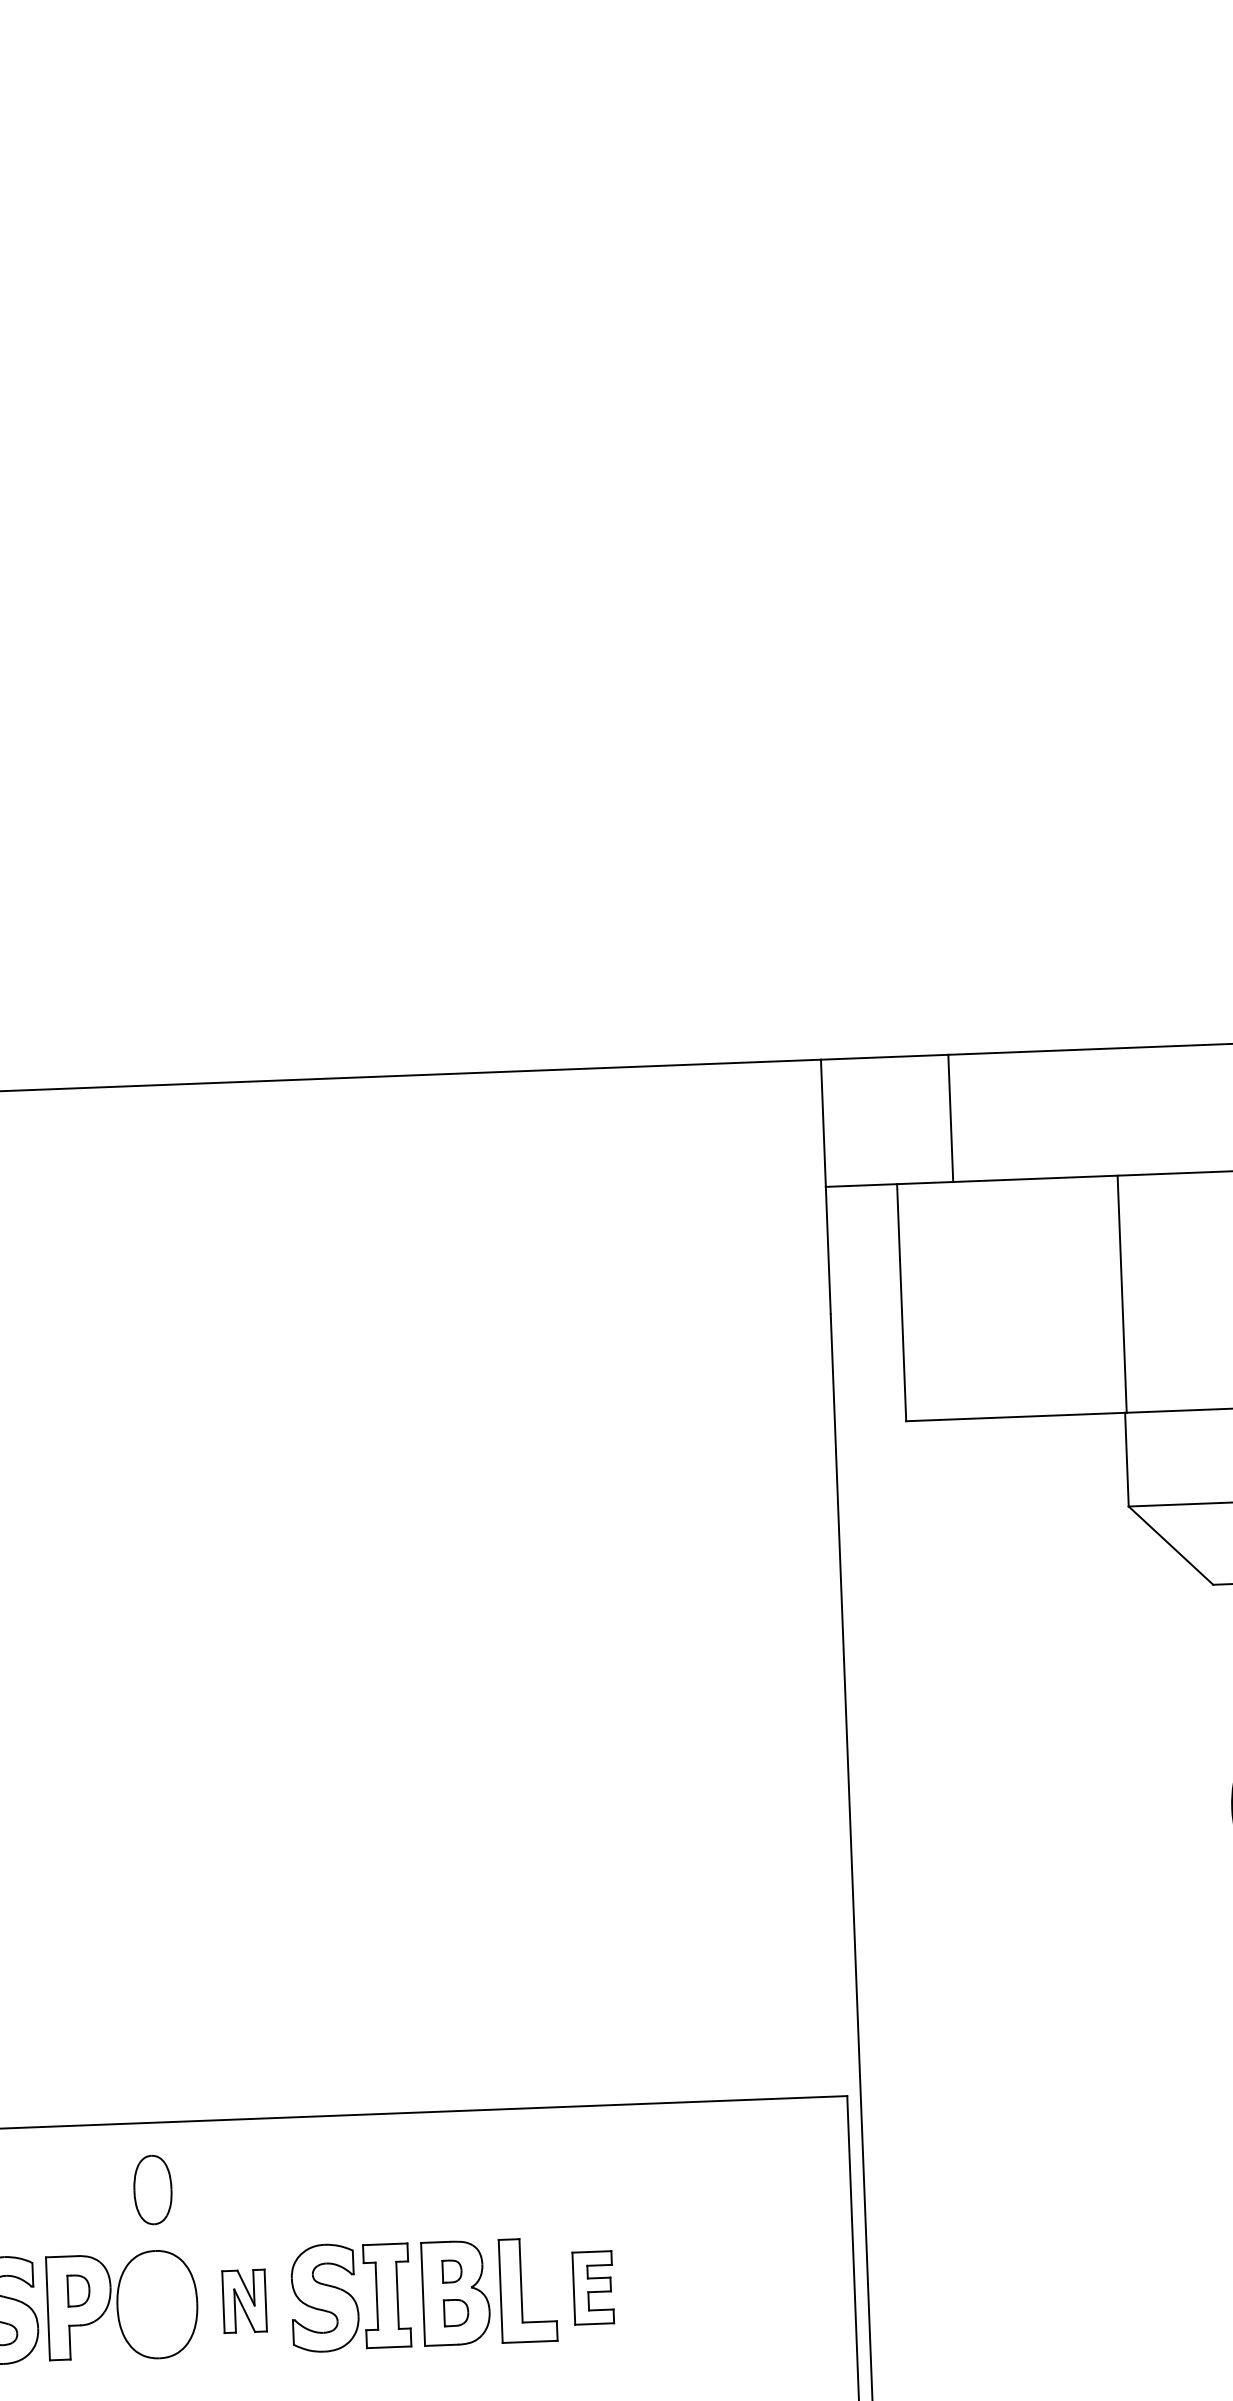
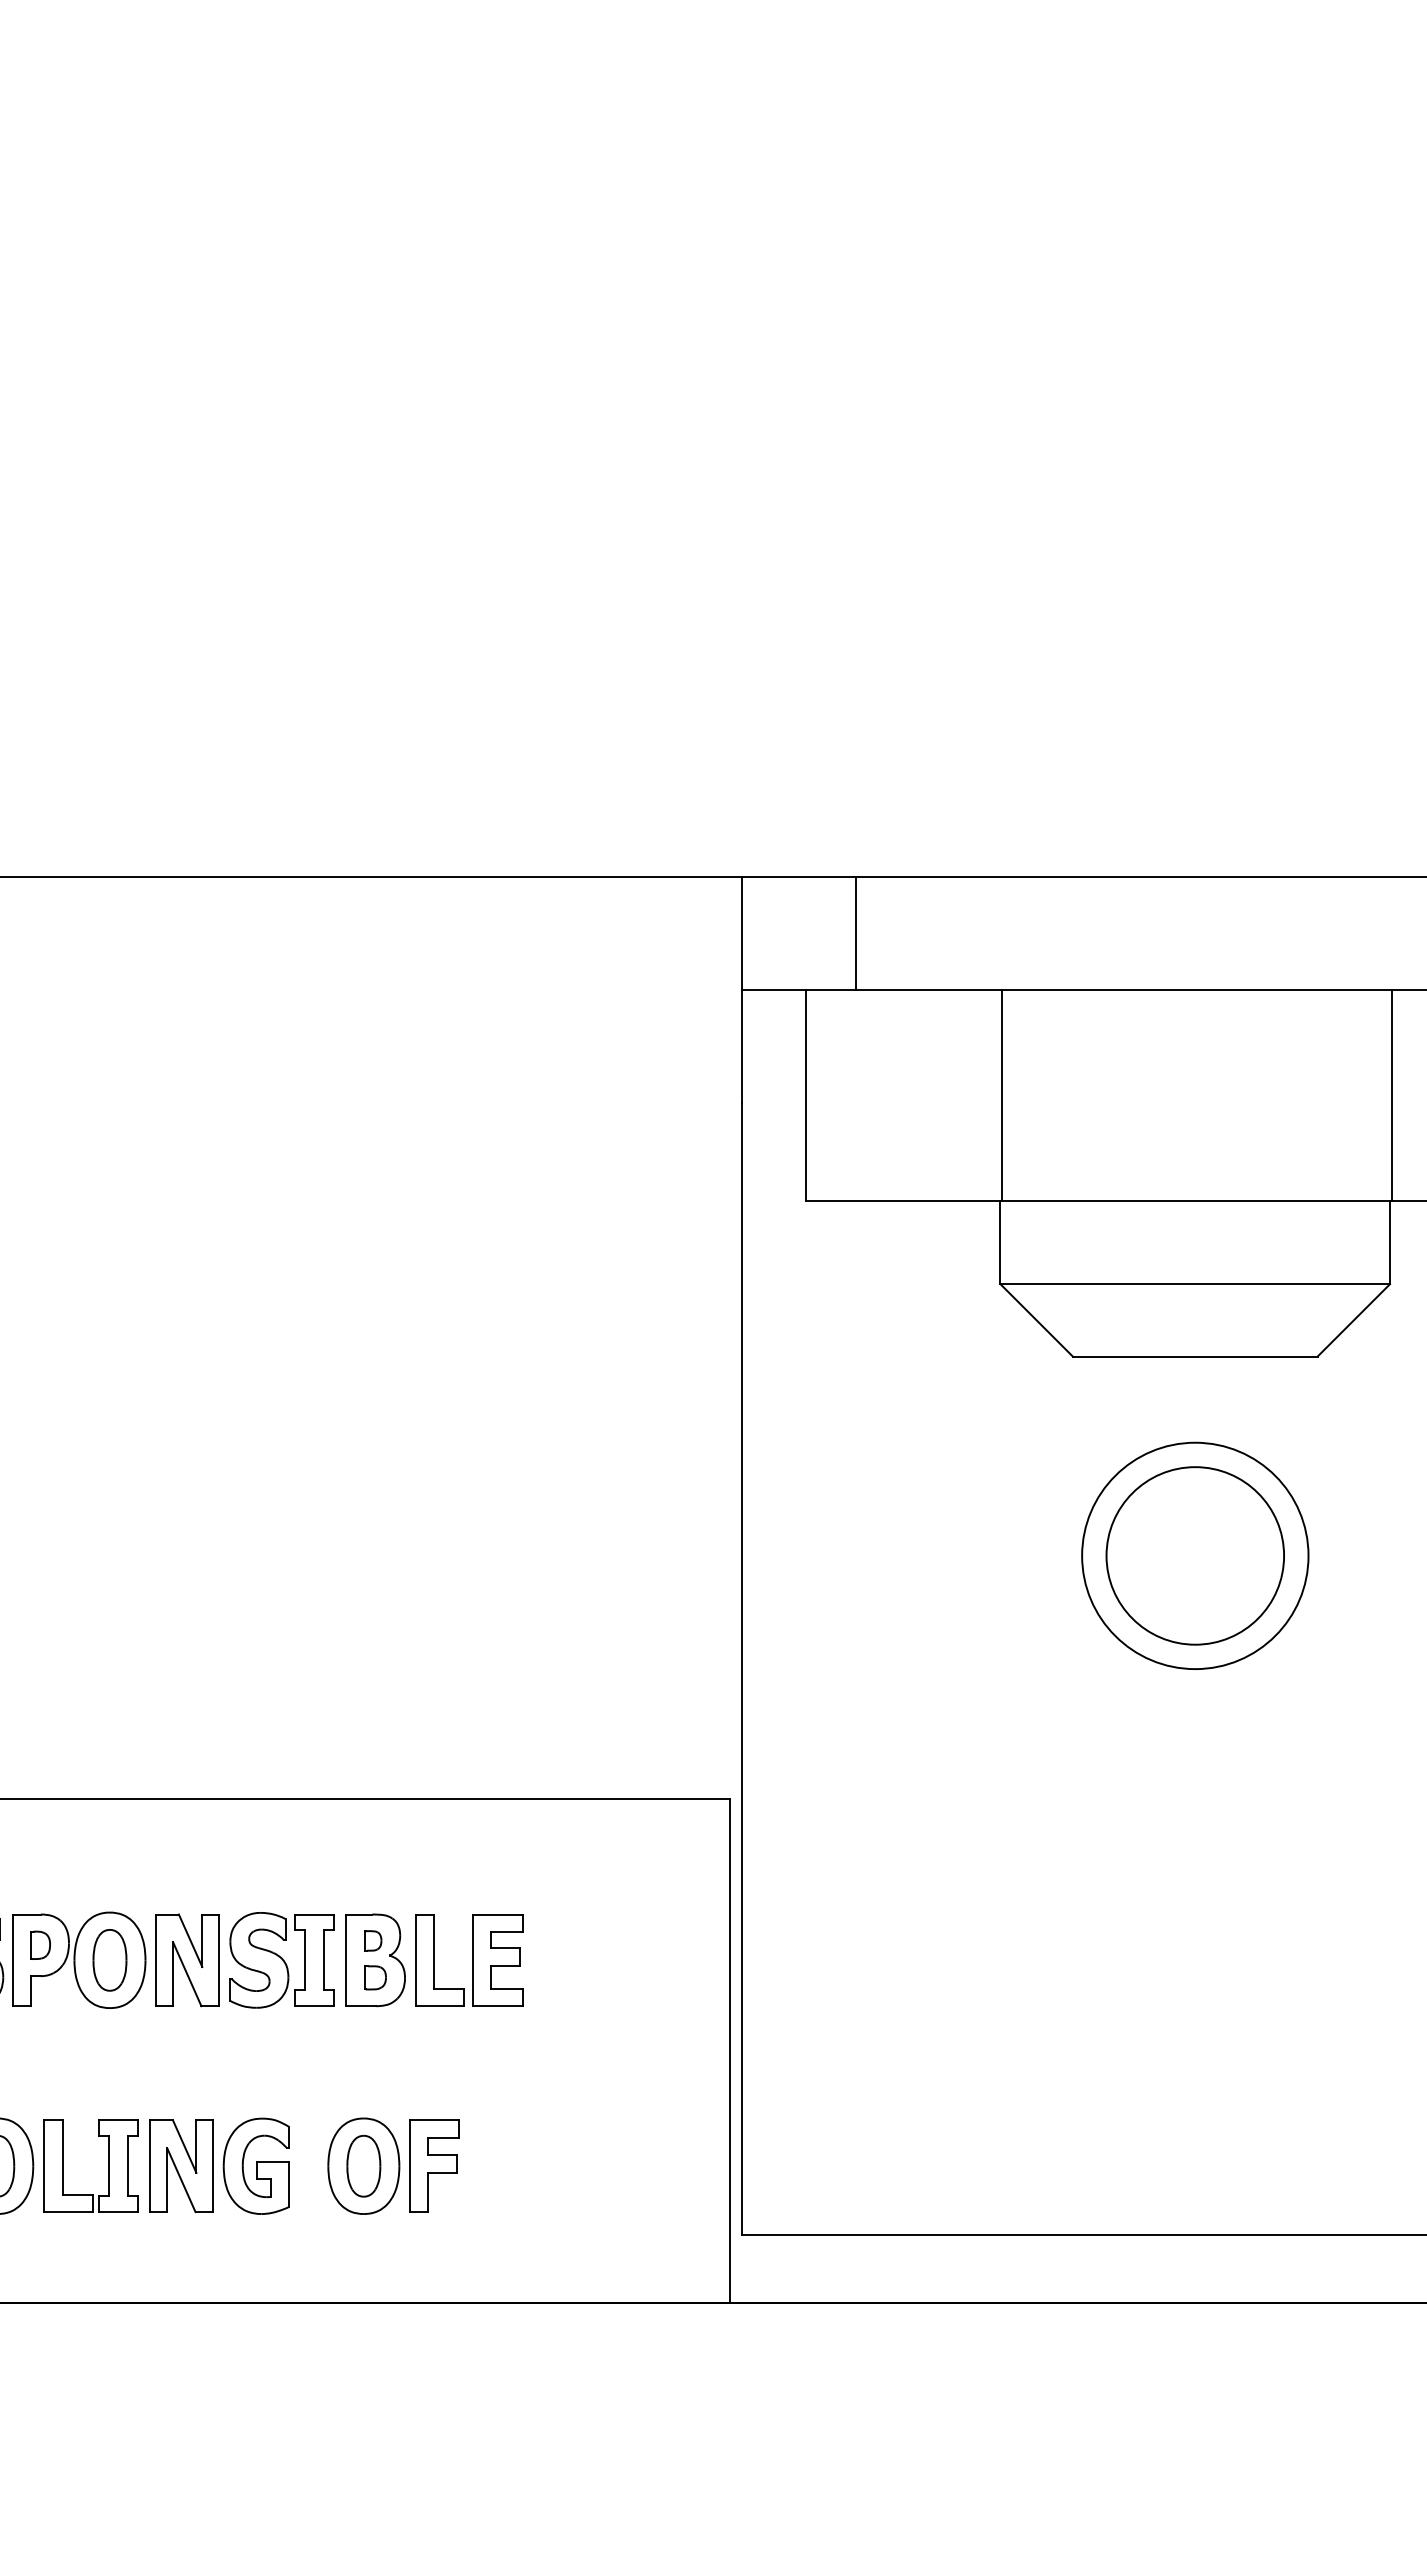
part: (152, 2190) -> (109, 1960), moved
part: (592, 2288) -> (497, 1960), size x1.43
part: (244, 2301) -> (187, 1960), size x1.67

